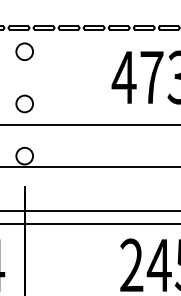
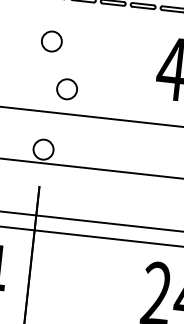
circle: (24, 51) -> (51, 41), moved
circle: (24, 103) -> (66, 88), moved

